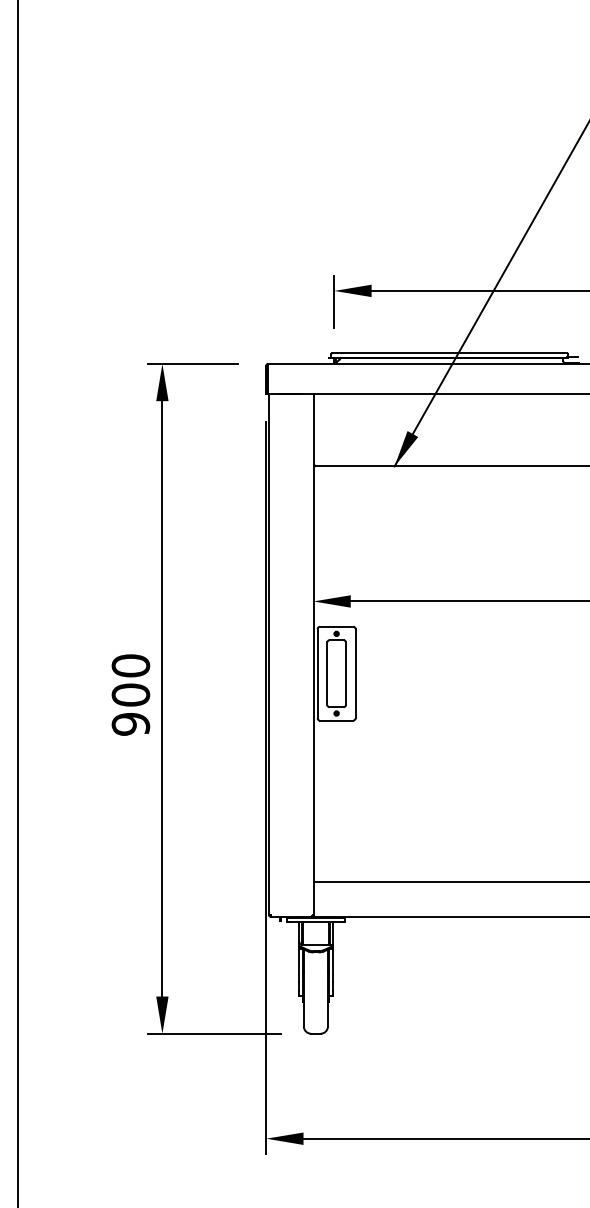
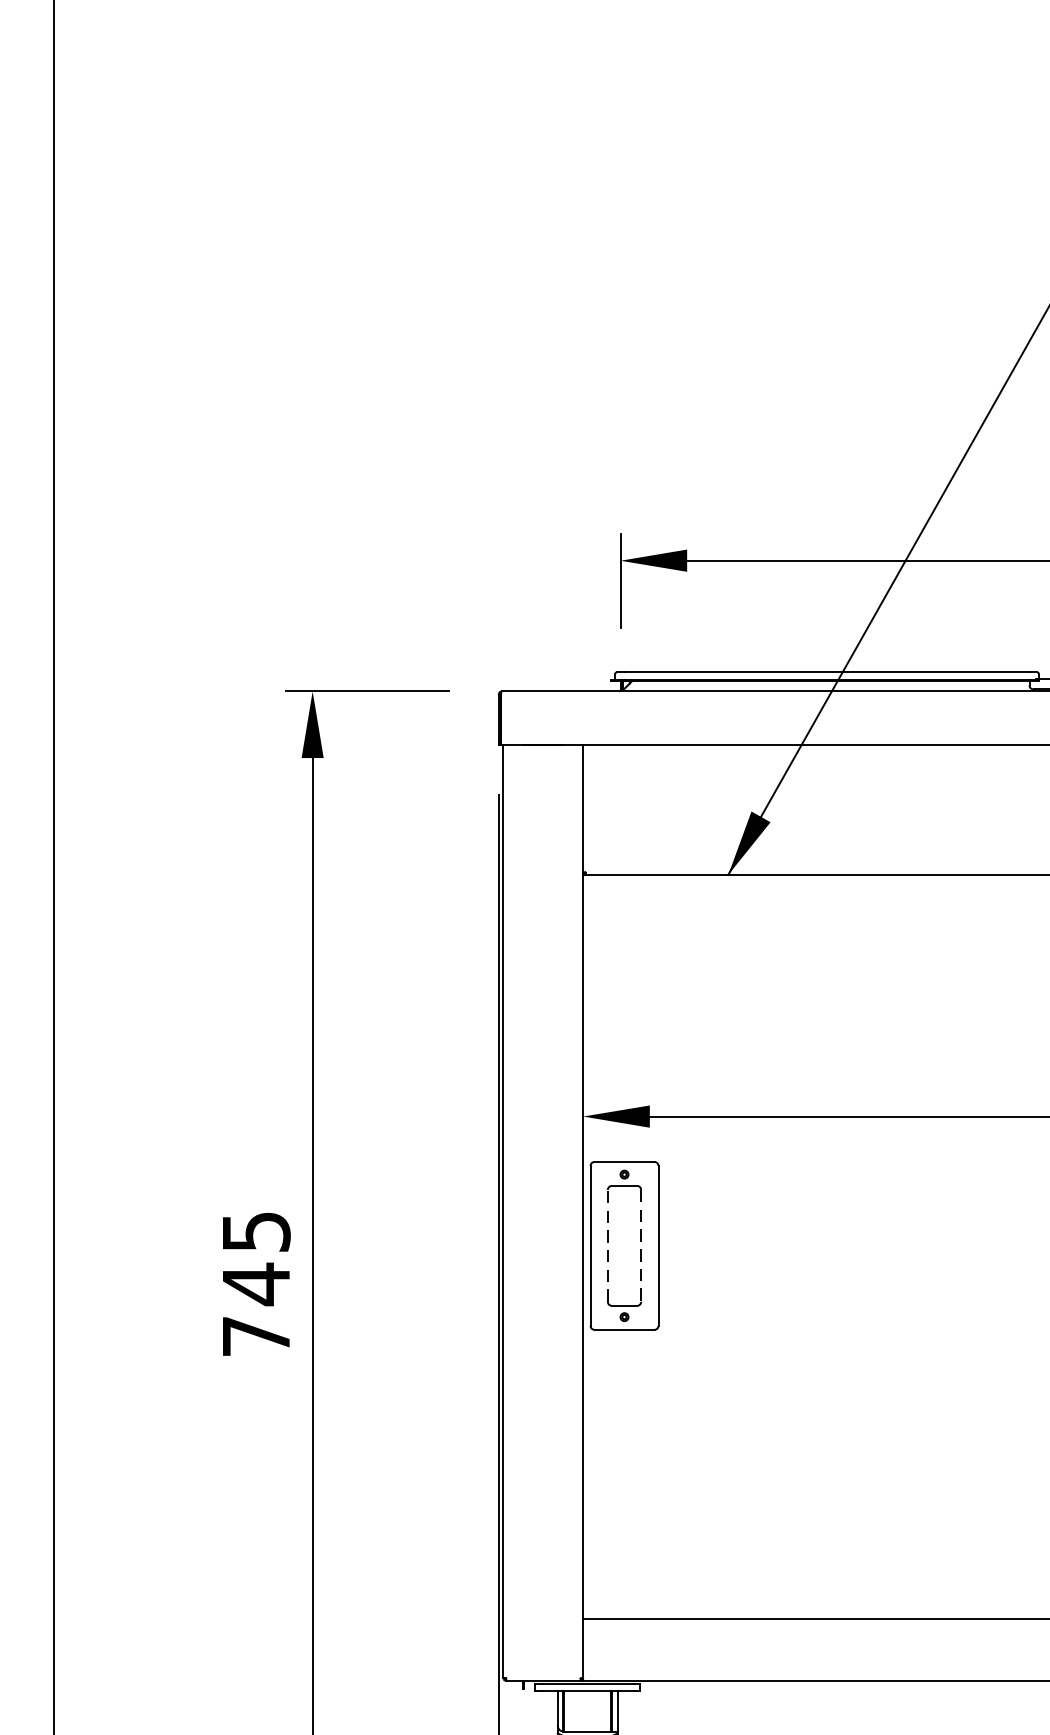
line: (327, 673) -> (608, 1245), solid -> dashed
line: (345, 674) -> (640, 1247), solid -> dashed
text: (130, 694) -> (255, 1283), 900 -> 745

